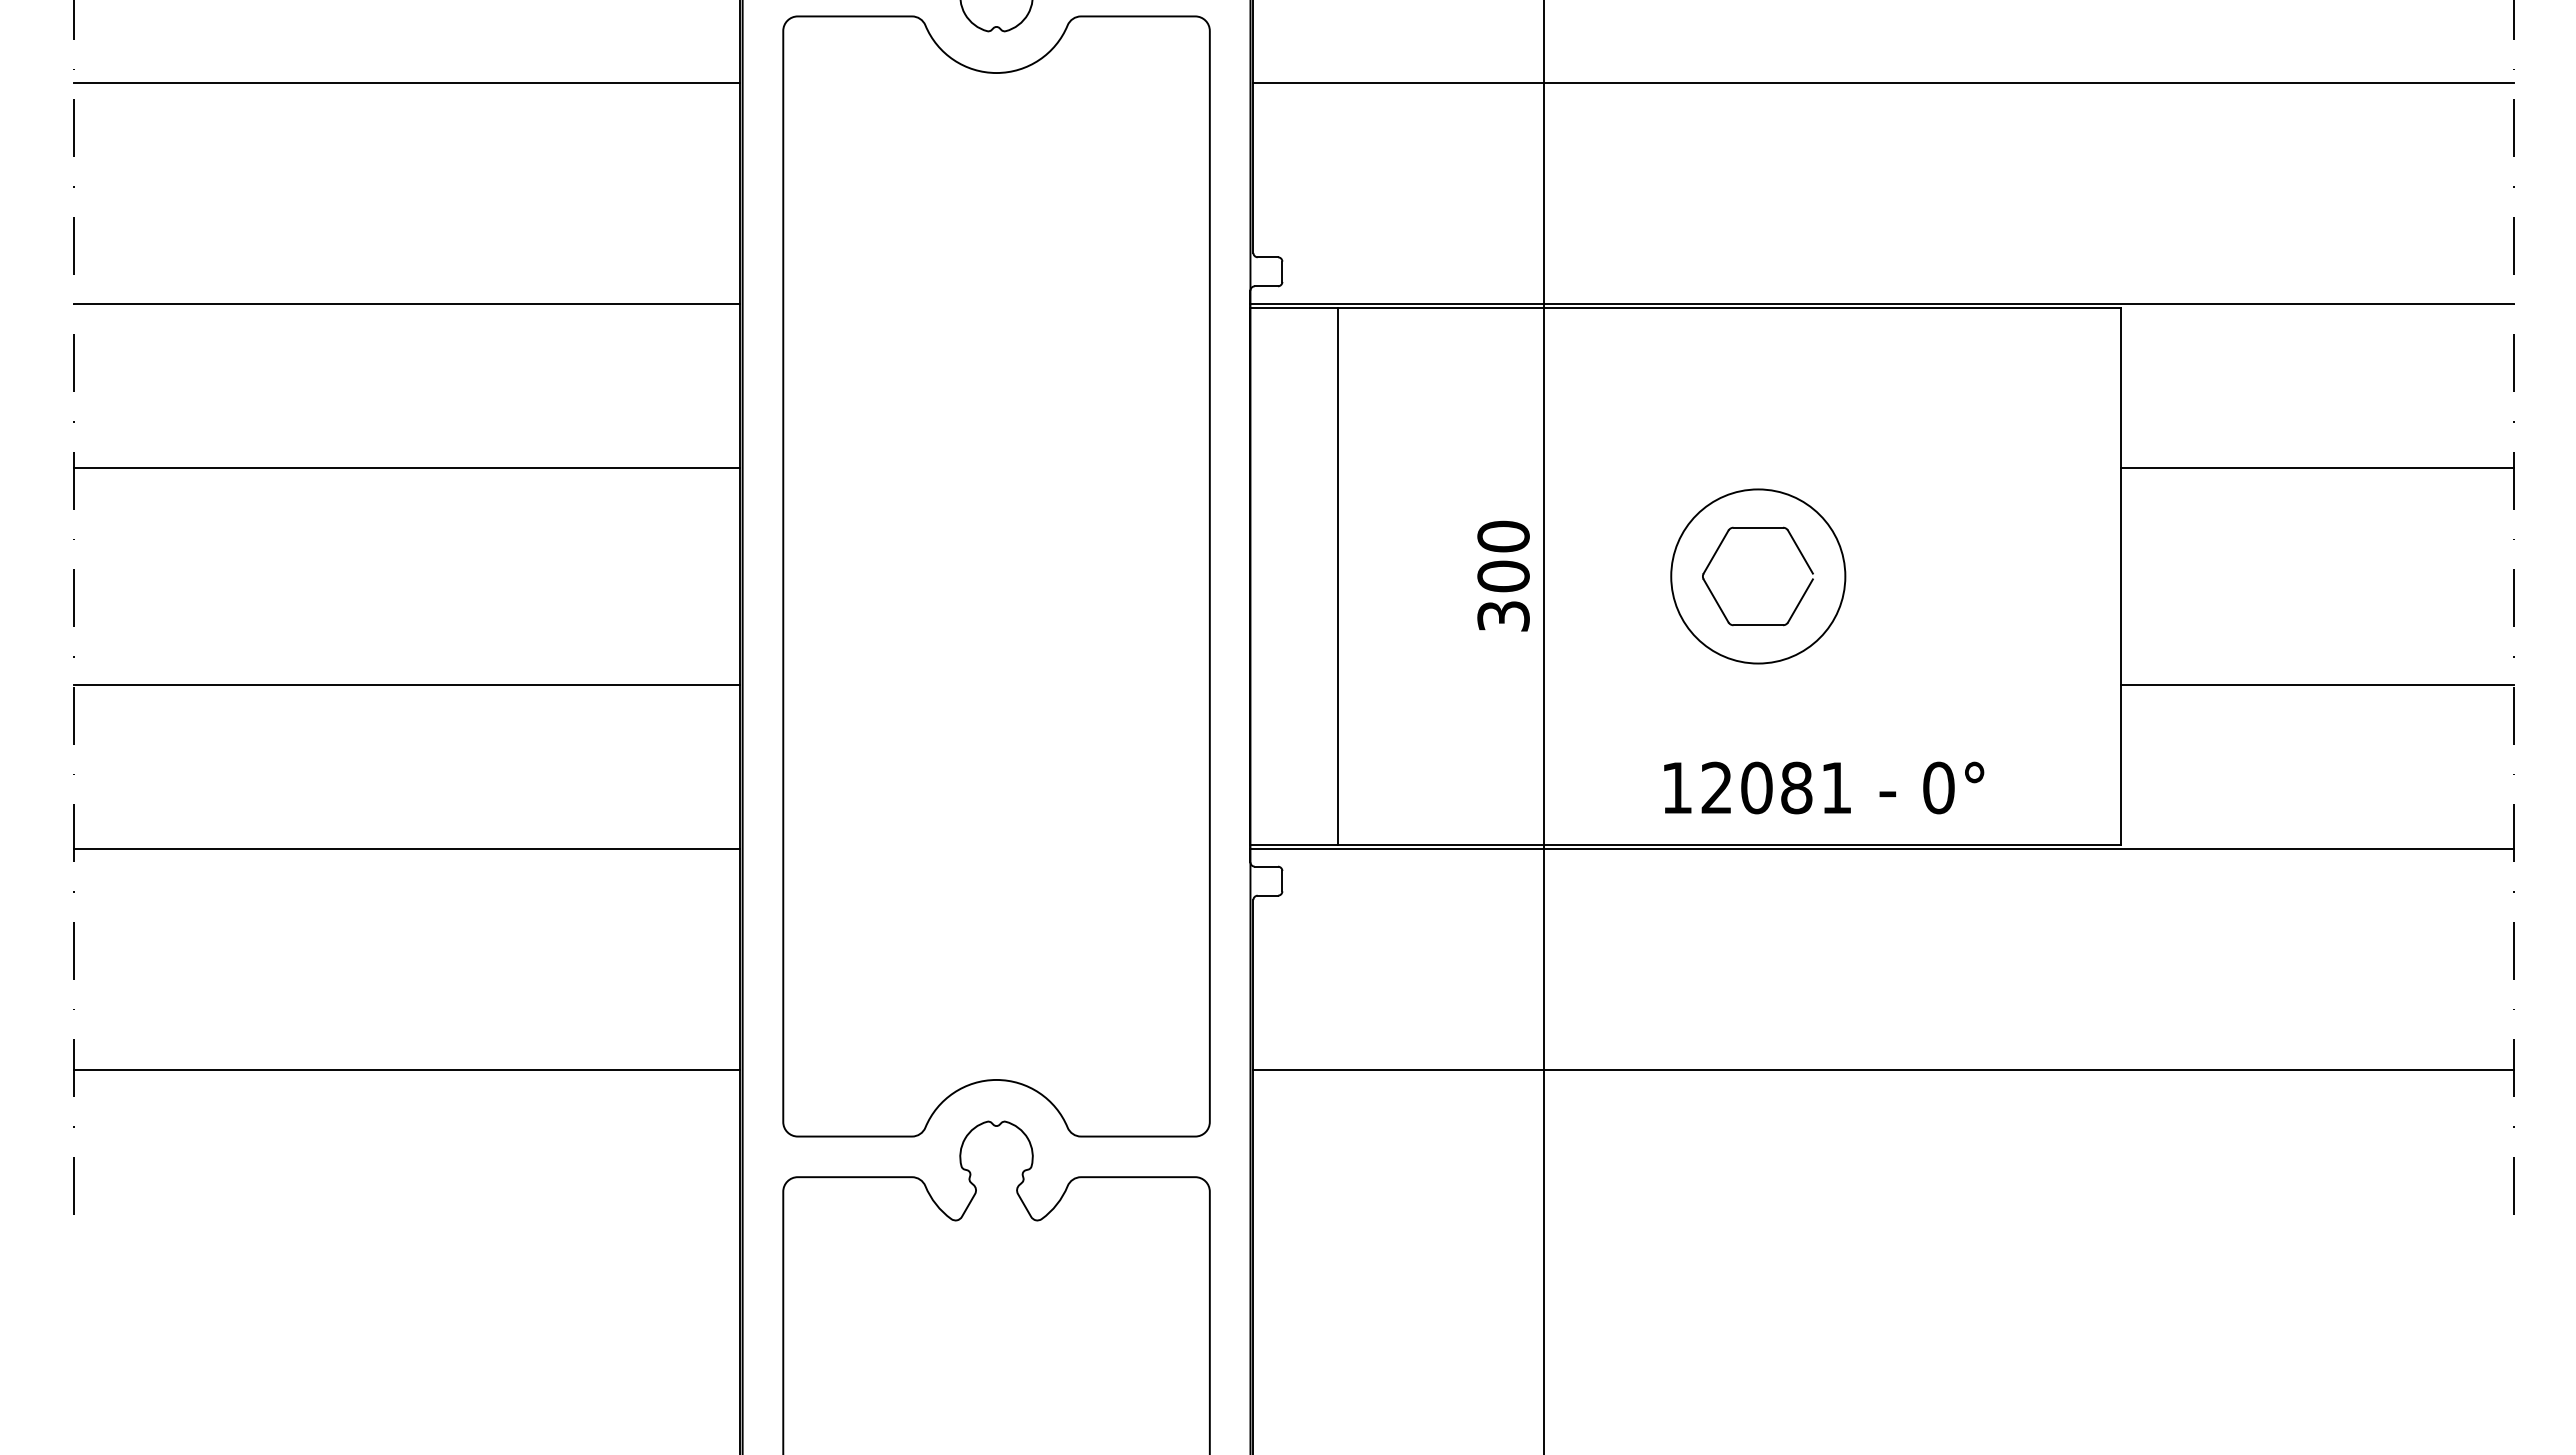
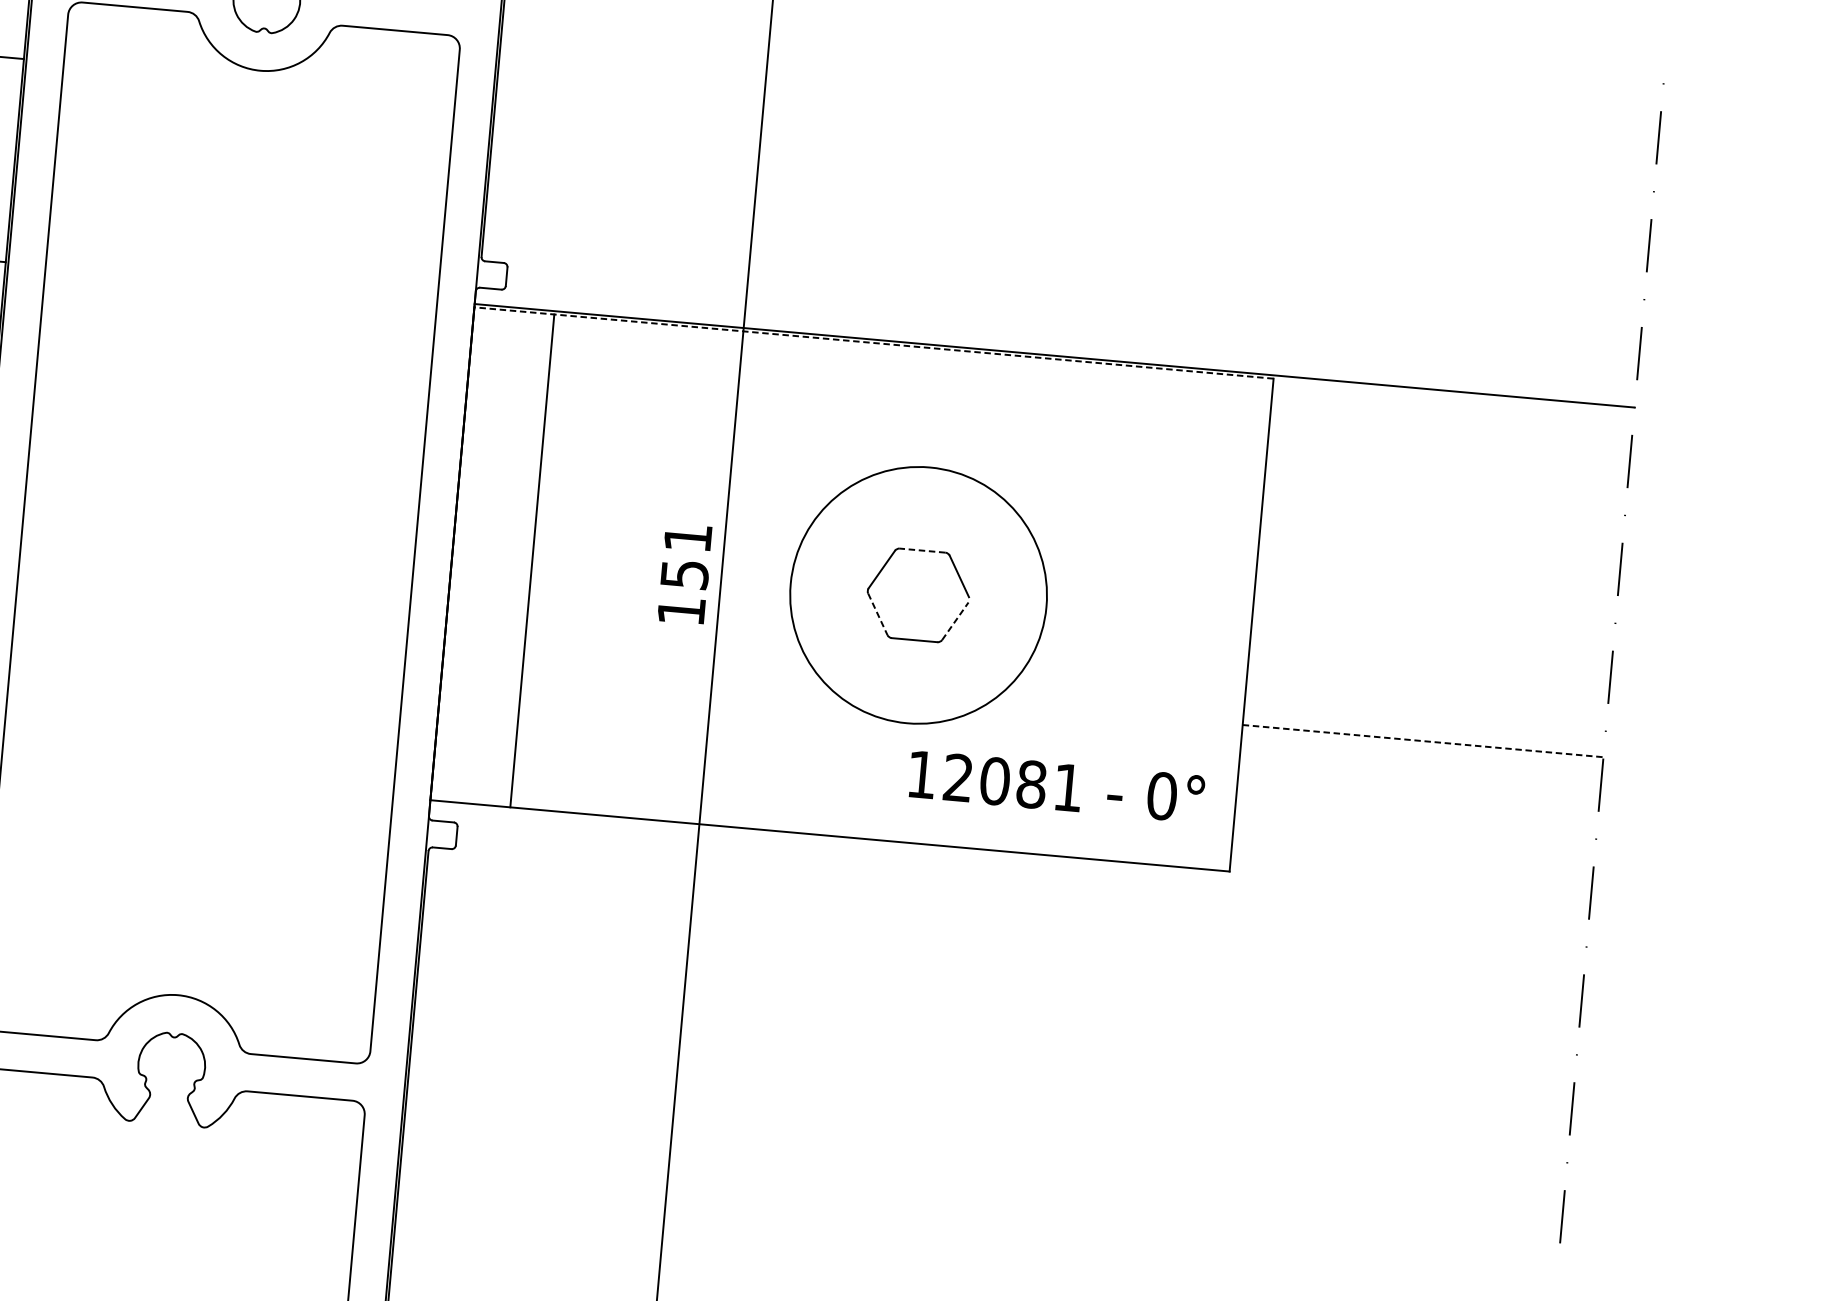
line: (1883, 83) -> (1073, 153), removed
line: (1685, 308) -> (873, 343), solid -> dashed
line: (2317, 467) -> (1440, 541), removed
line: (1758, 527) -> (922, 550), solid -> dashed
text: (1503, 575) -> (684, 573), 300 -> 151
circle: (1758, 576) -> (918, 595), size x1.6
line: (1716, 600) -> (878, 614), solid -> dashed
line: (1800, 600) -> (955, 620), solid -> dashed
line: (2318, 685) -> (1423, 741), solid -> dashed
text: (1824, 787) -> (1057, 786), moved
line: (1882, 848) -> (1010, 855), removed
line: (1883, 1069) -> (993, 1058), removed

